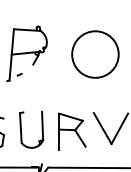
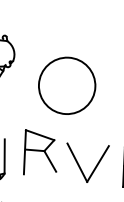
circle: (95, 54) -> (67, 85), moved
part: (72, 131) -> (41, 152), moved

